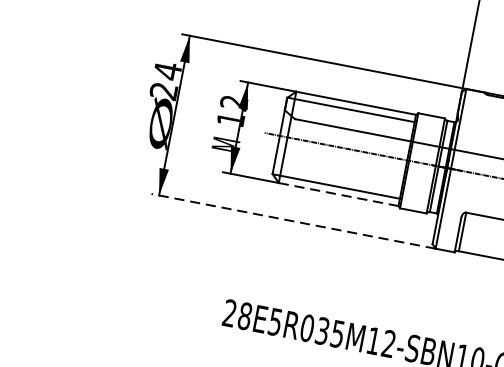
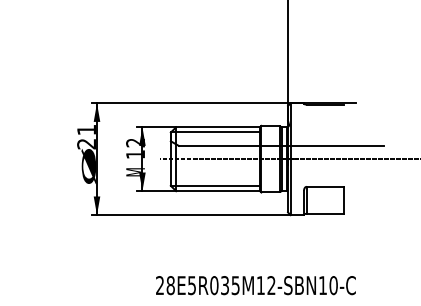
text: (167, 70) -> (86, 129), 24 -> 21
line: (339, 195) -> (218, 191), dashed -> solid
line: (293, 221) -> (191, 215), dashed -> solid

